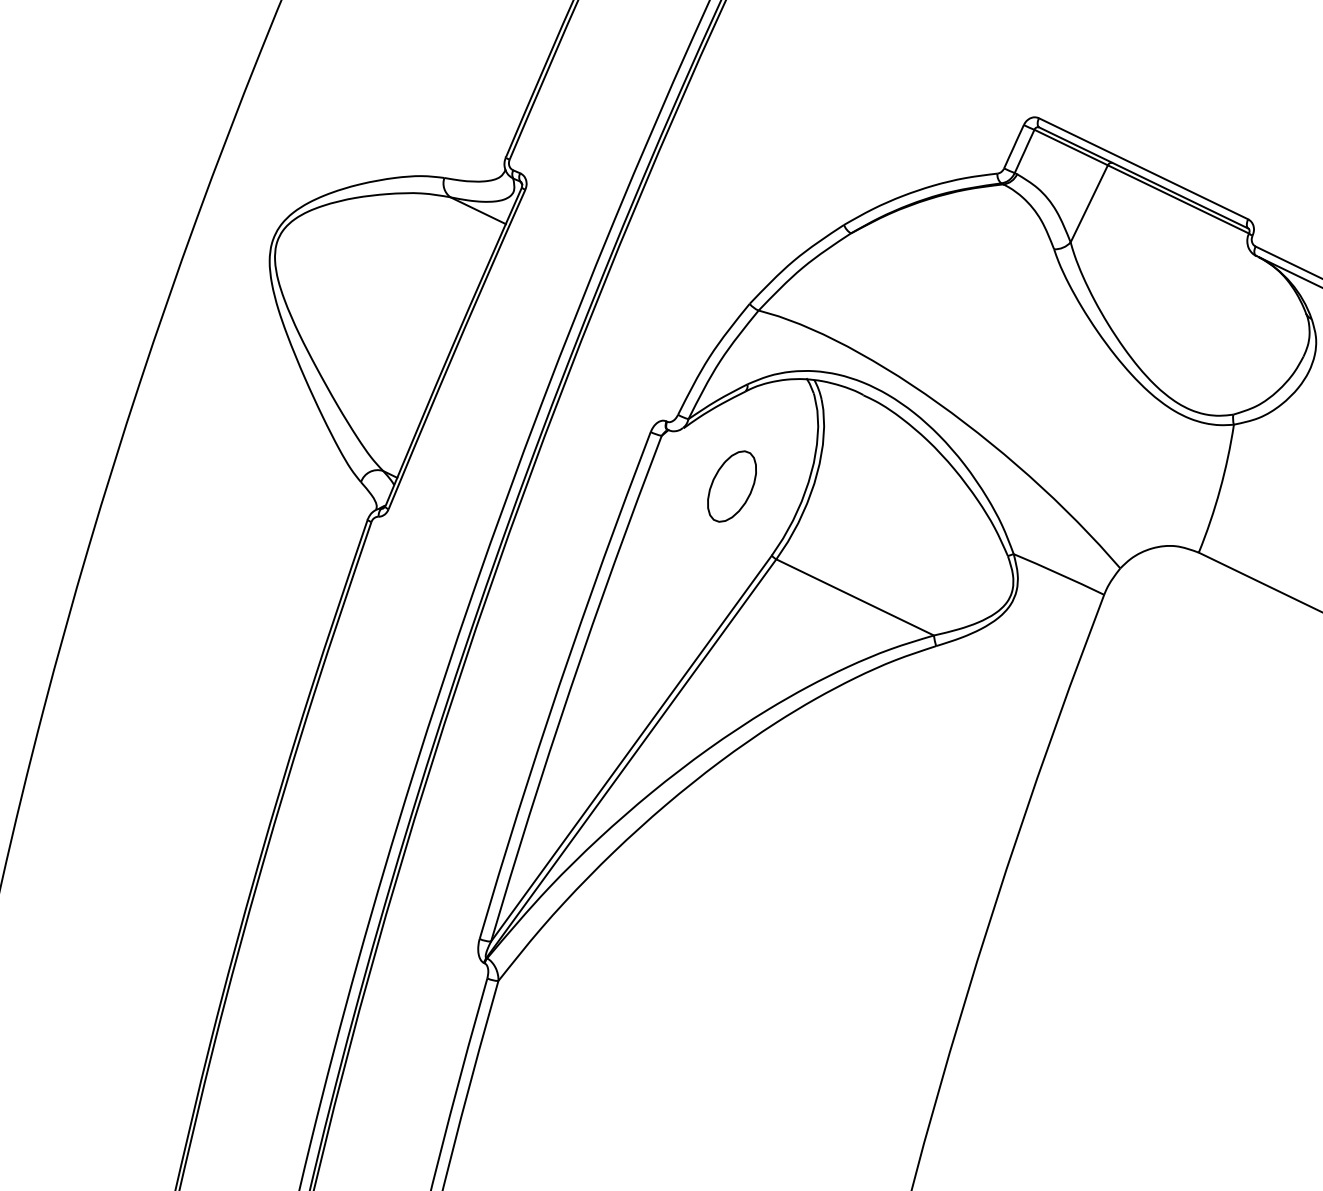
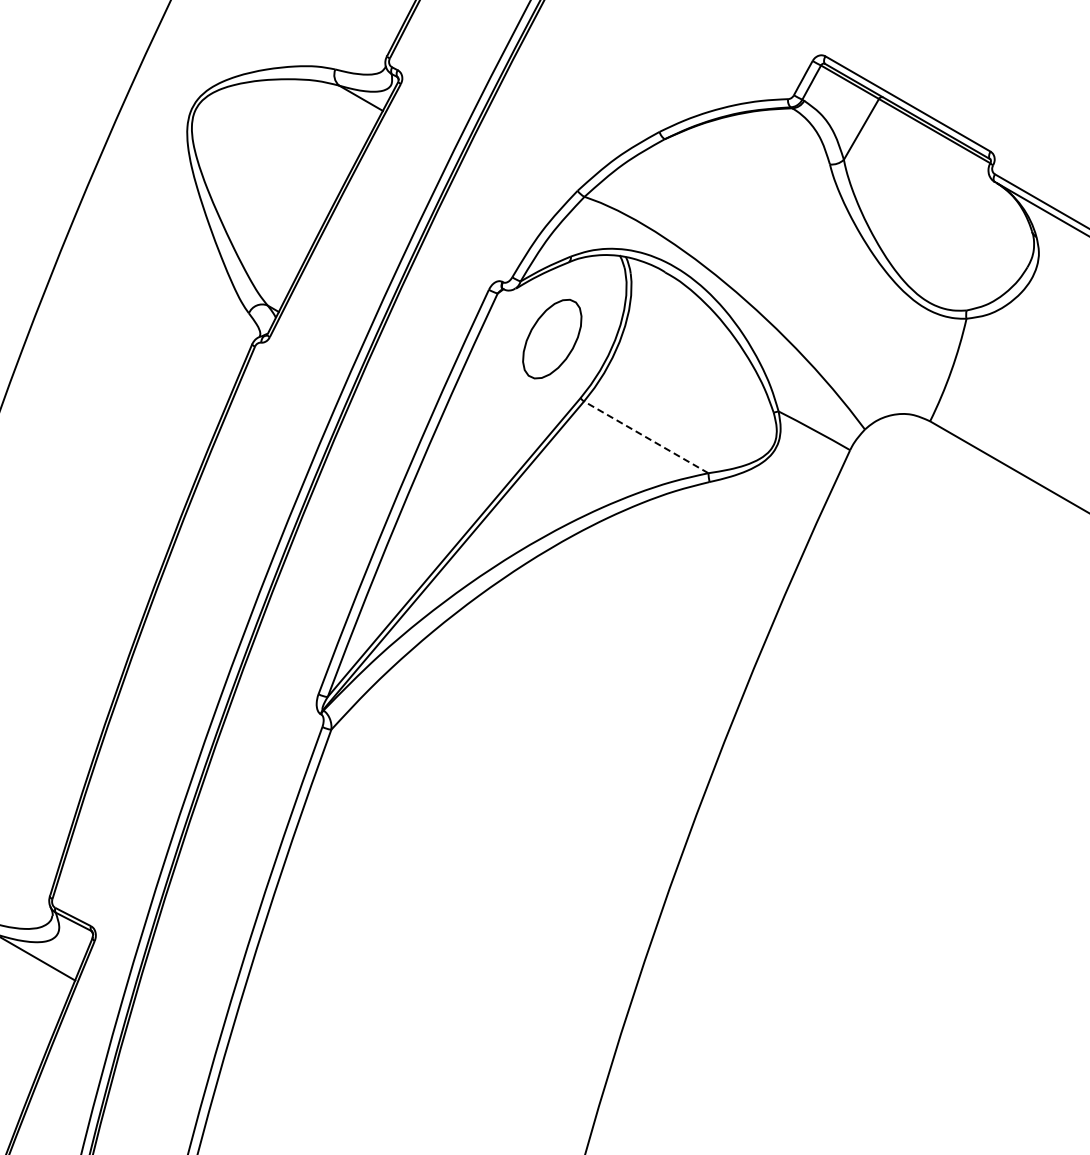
part: (731, 486) -> (551, 339), size x1.4
line: (855, 597) -> (646, 437), solid -> dashed

